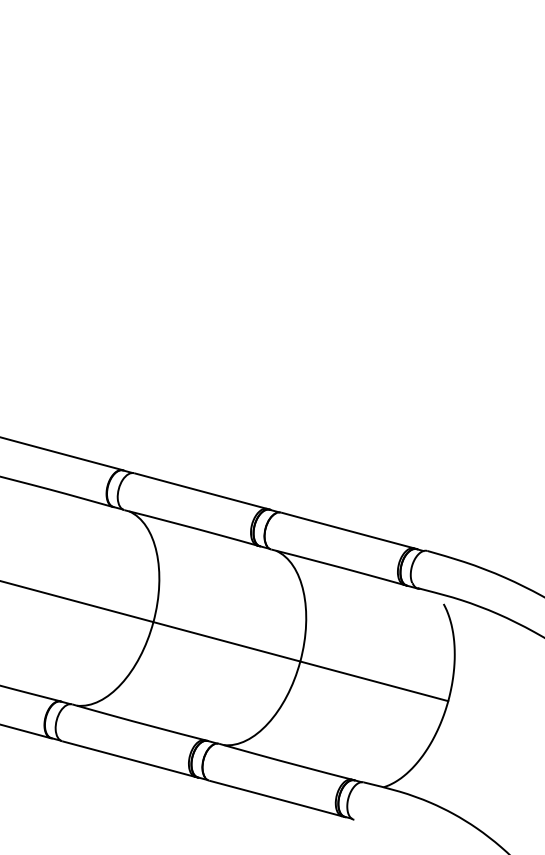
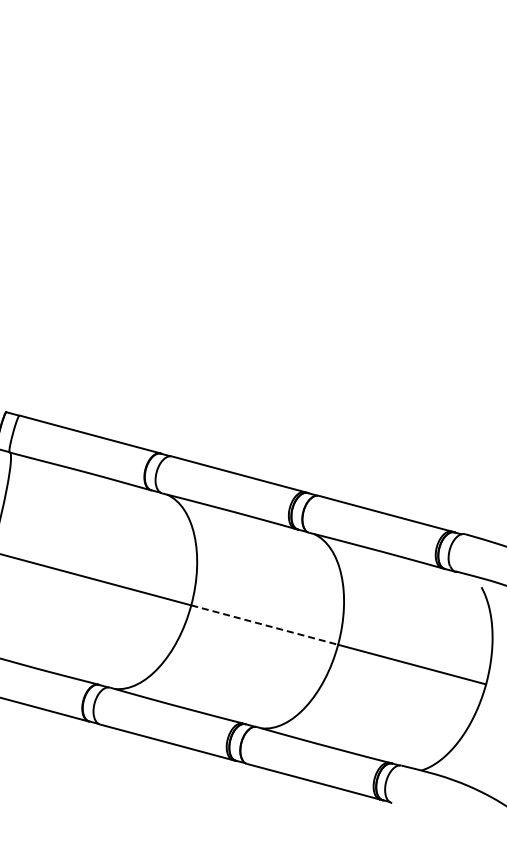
line: (227, 641) -> (265, 624), solid -> dashed

